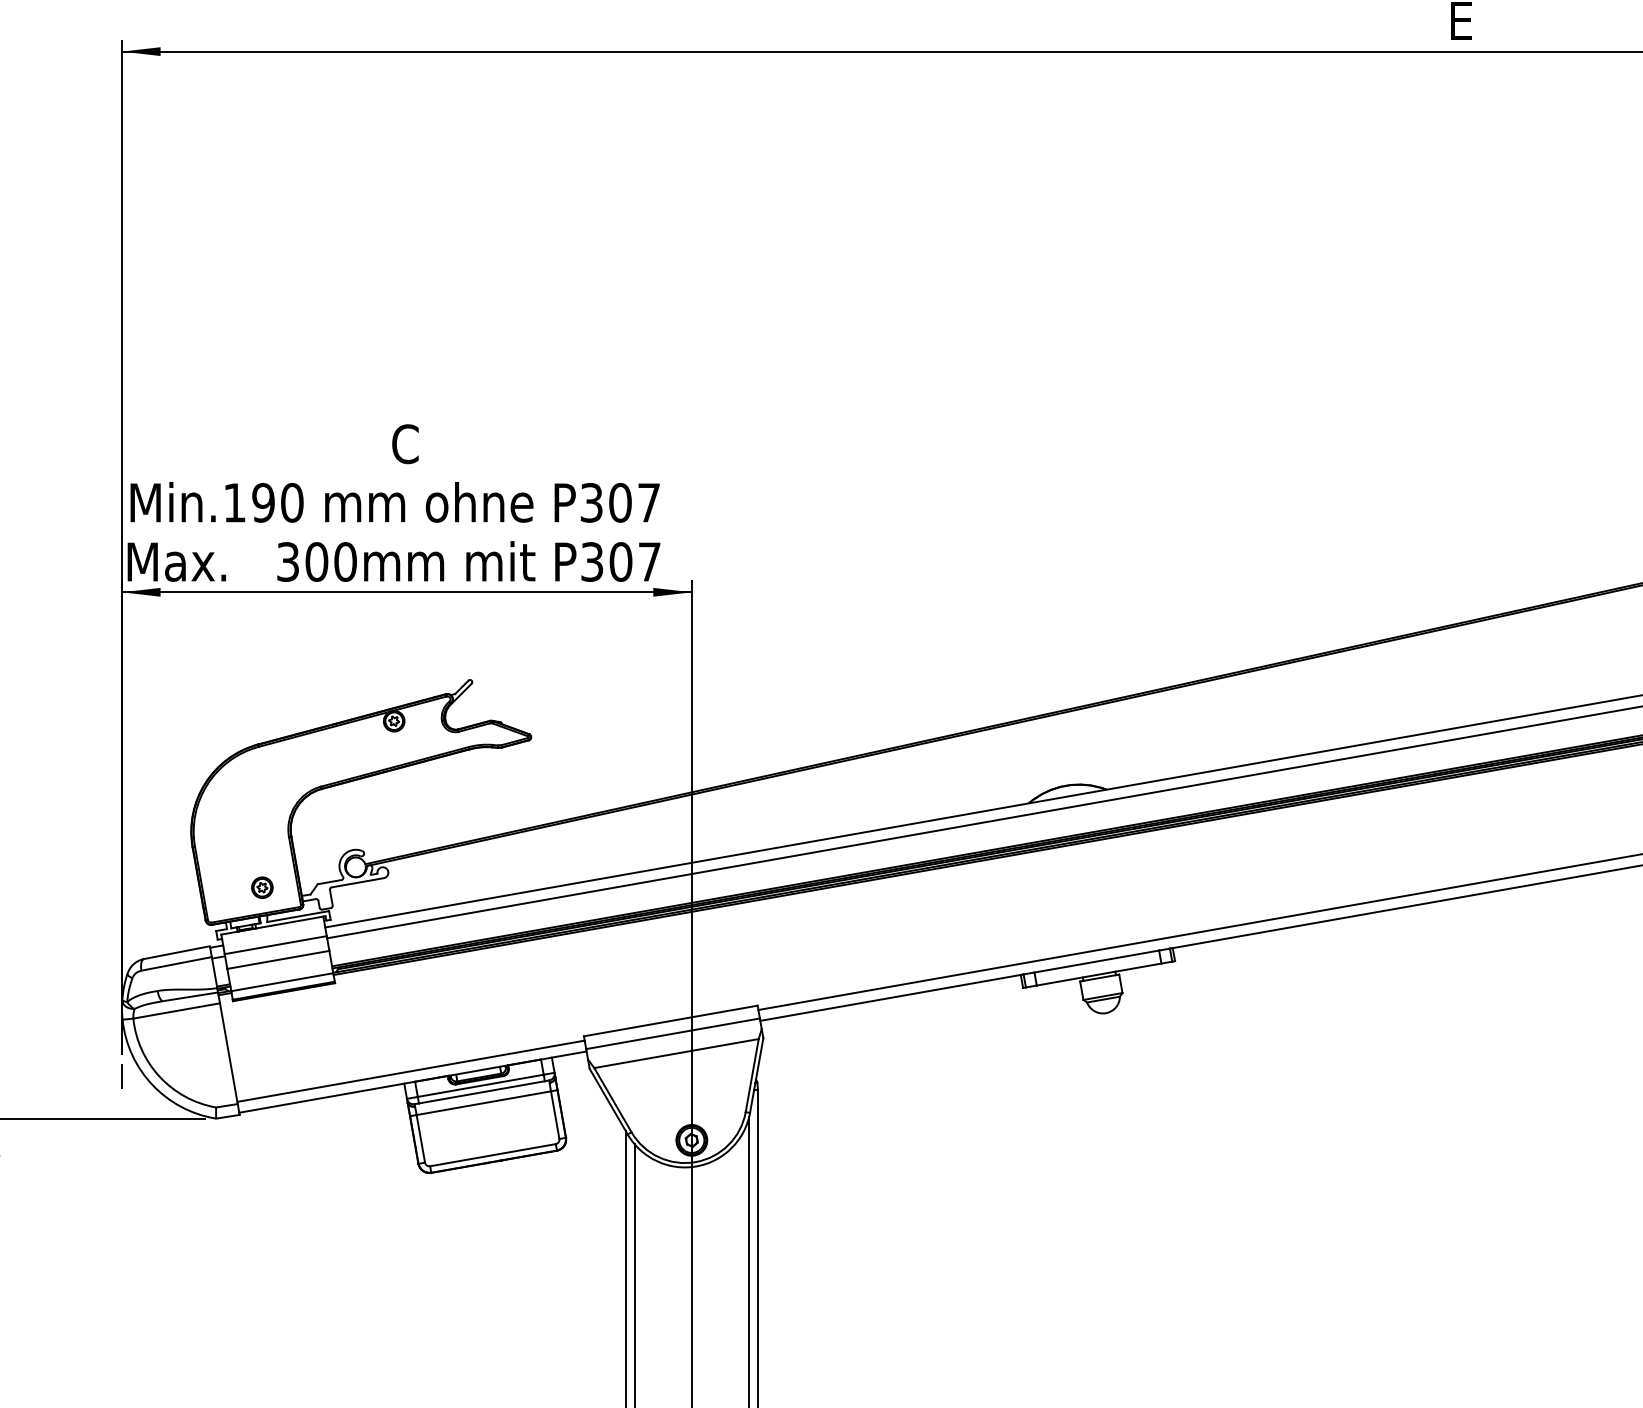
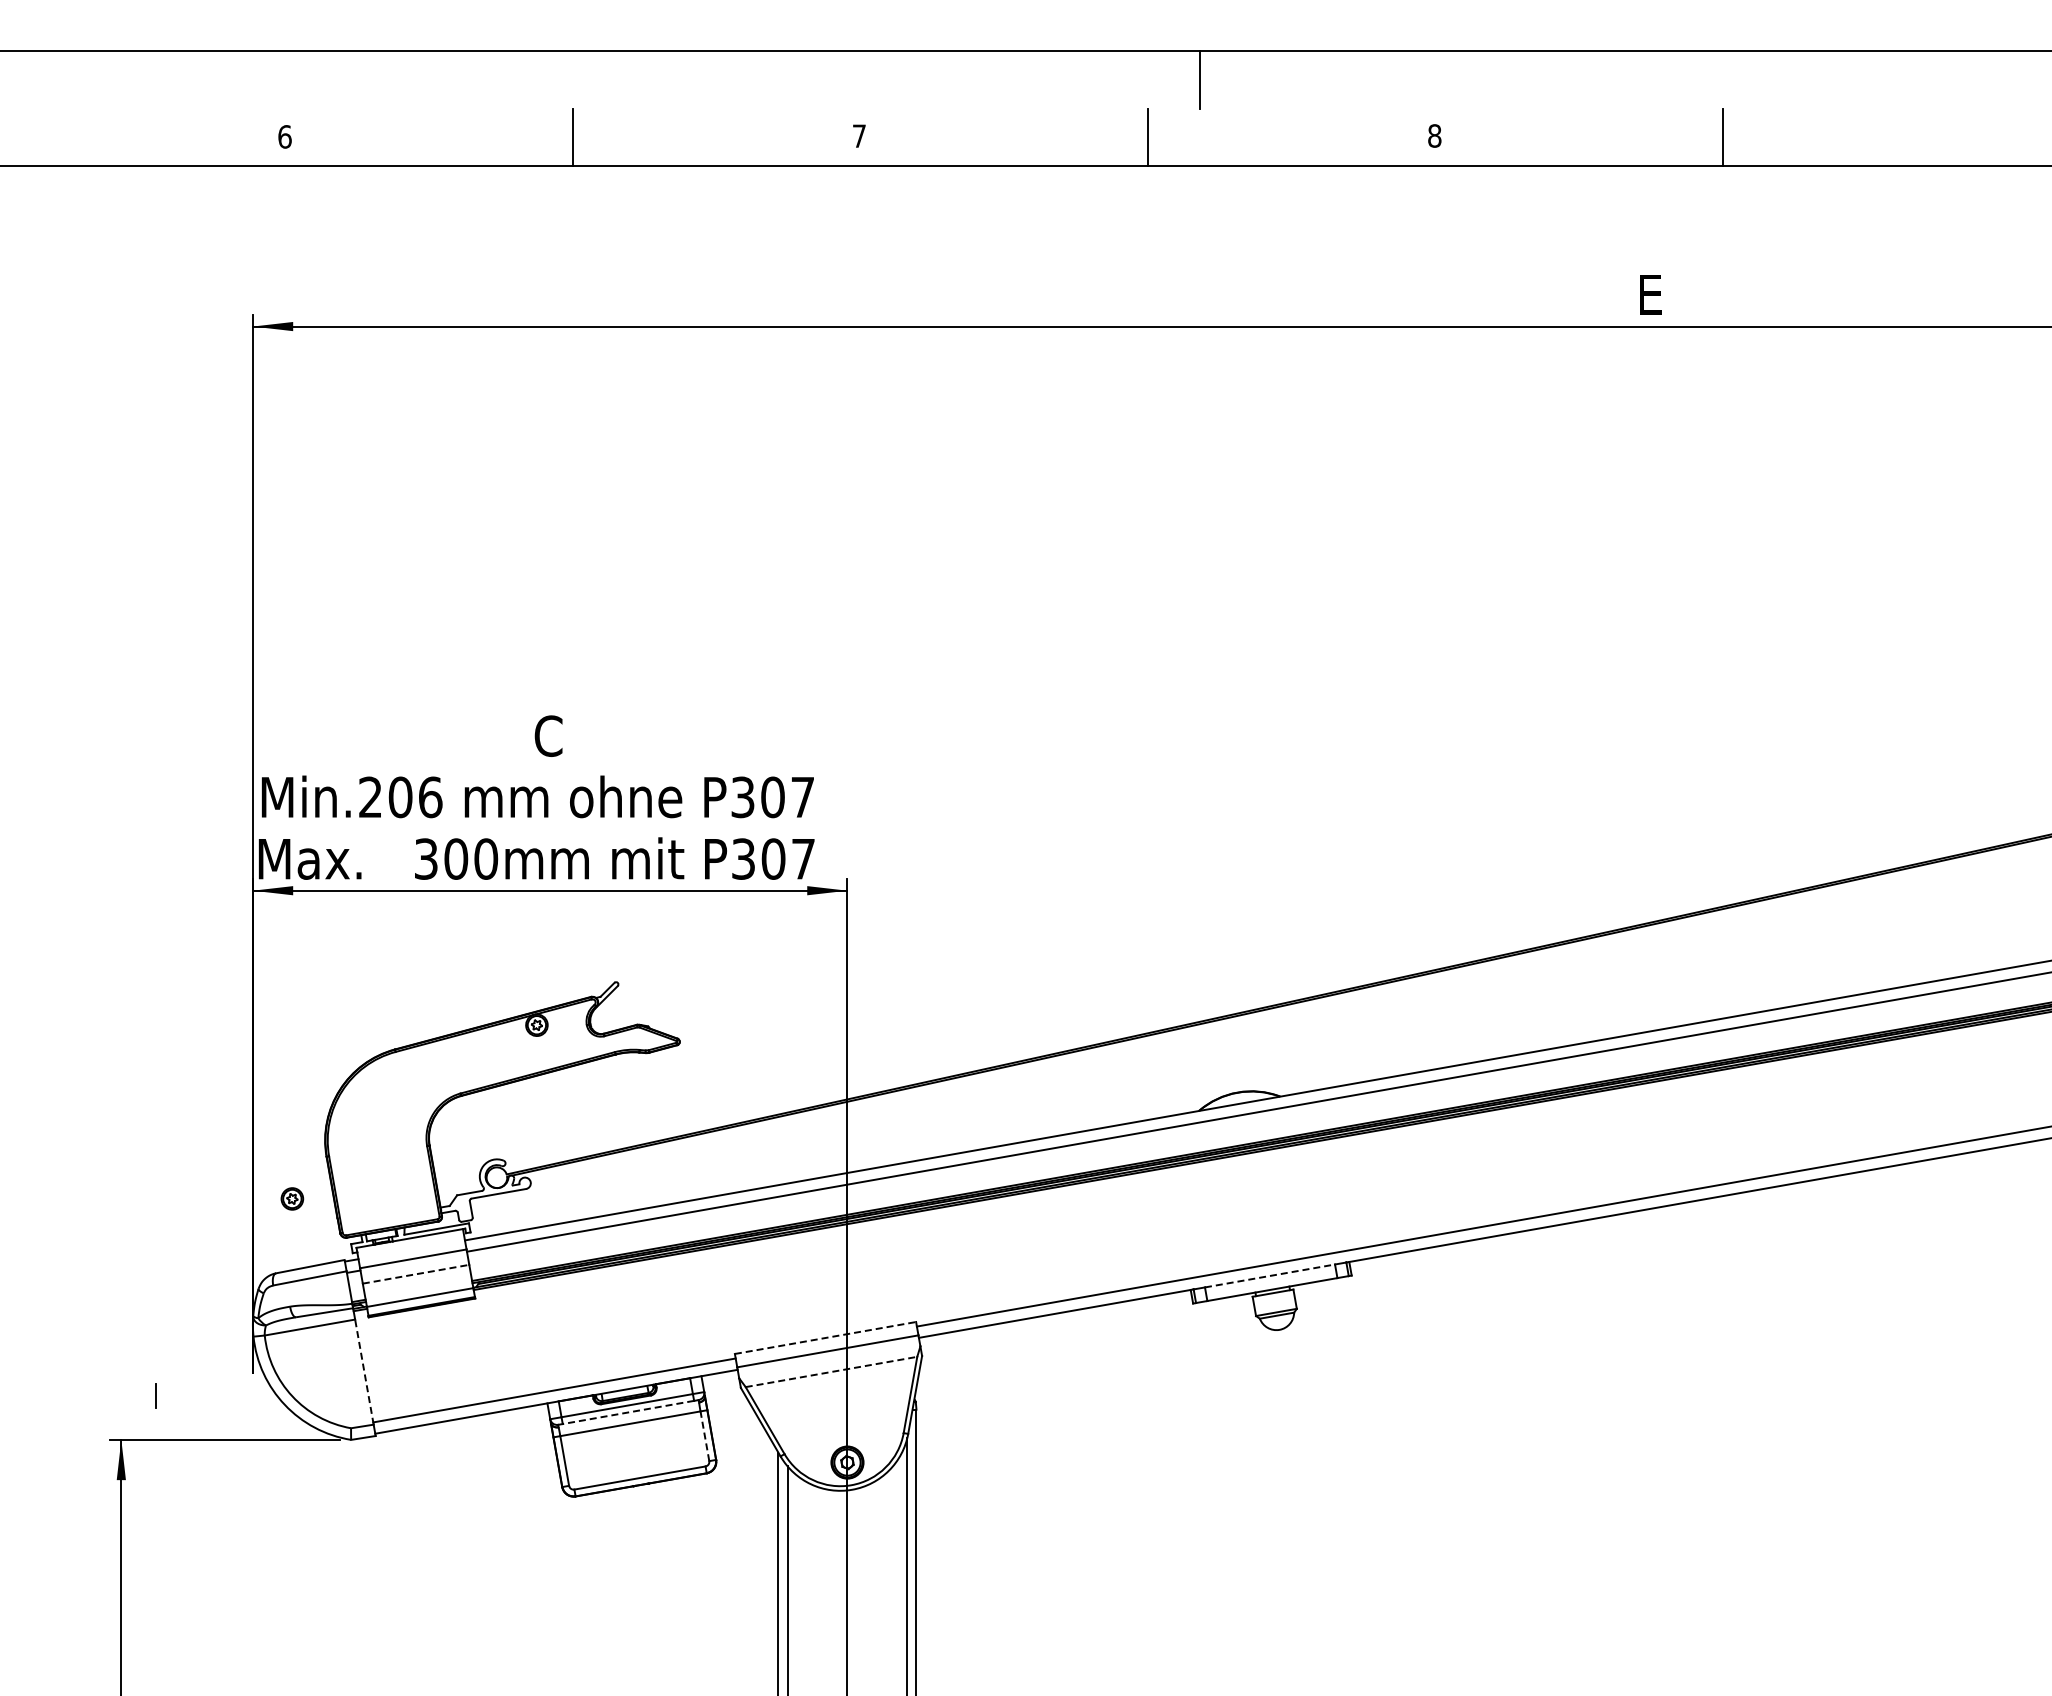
text: (263, 502) -> (400, 797), Min.190 -> Min.206
part: (262, 887) -> (292, 1198), moved
line: (278, 960) -> (416, 1274), solid -> dashed
line: (1097, 961) -> (1270, 1275), solid -> dashed
line: (671, 1020) -> (826, 1337), solid -> dashed
line: (228, 1053) -> (364, 1371), solid -> dashed
line: (676, 1053) -> (831, 1371), solid -> dashed
line: (121, 1076) -> (155, 1395), moved
line: (481, 1092) -> (628, 1412), solid -> dashed
line: (554, 1114) -> (704, 1435), solid -> dashed

